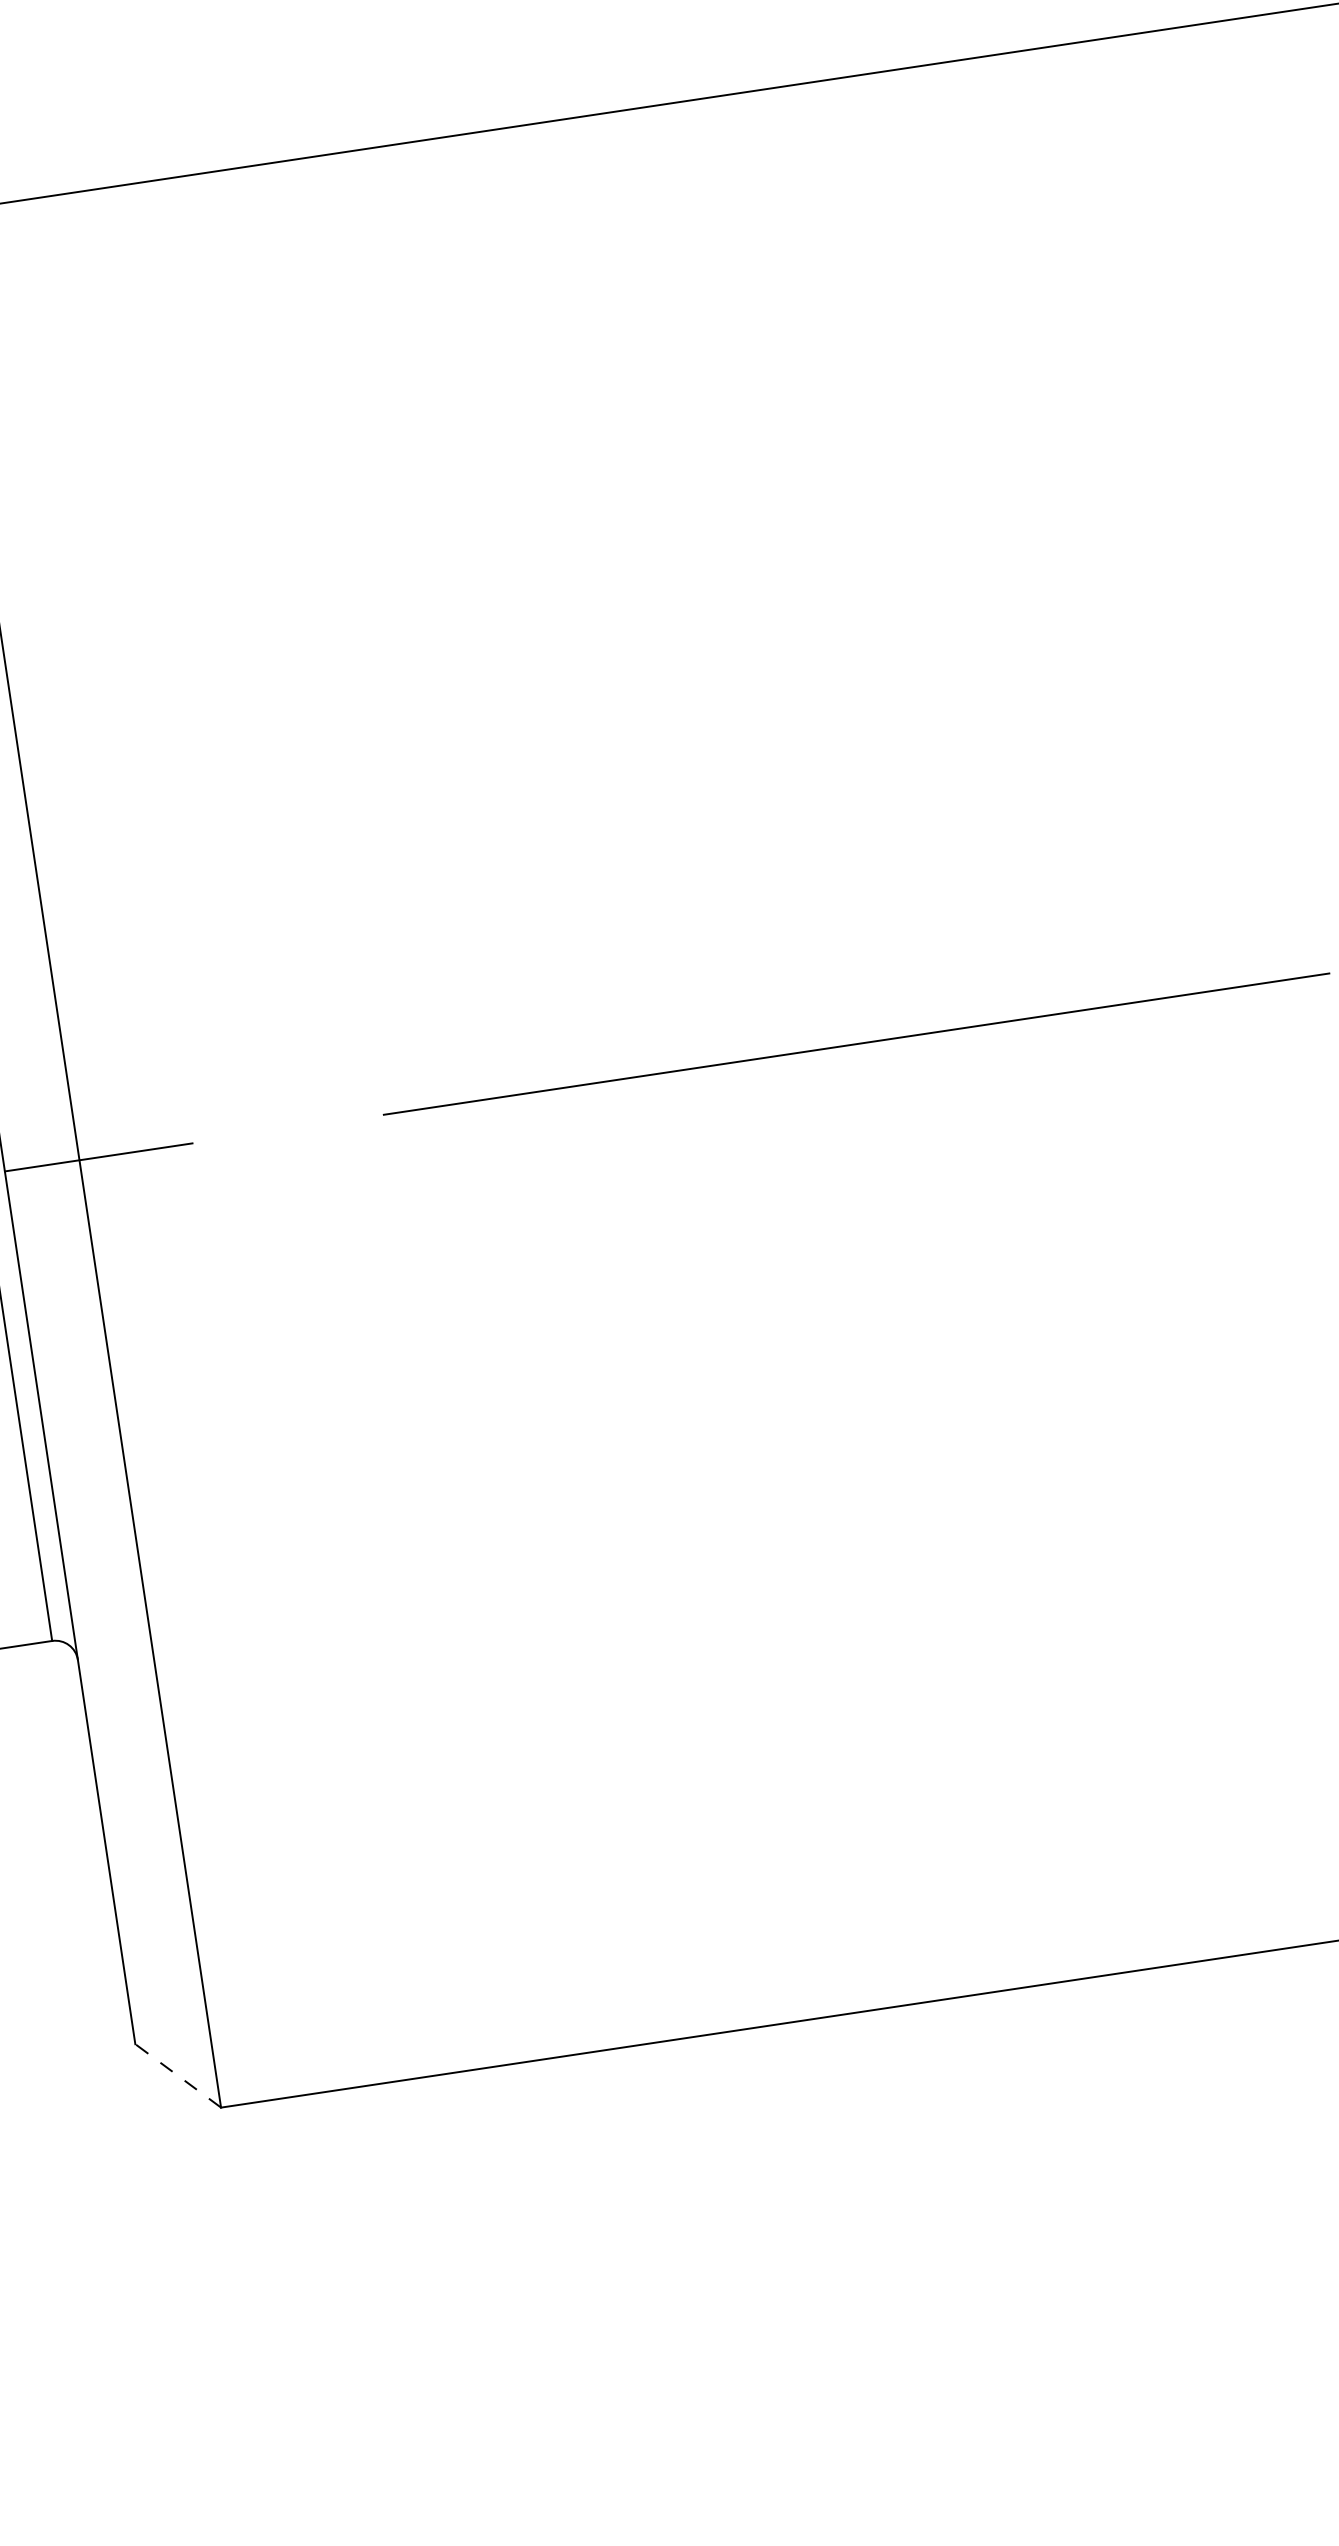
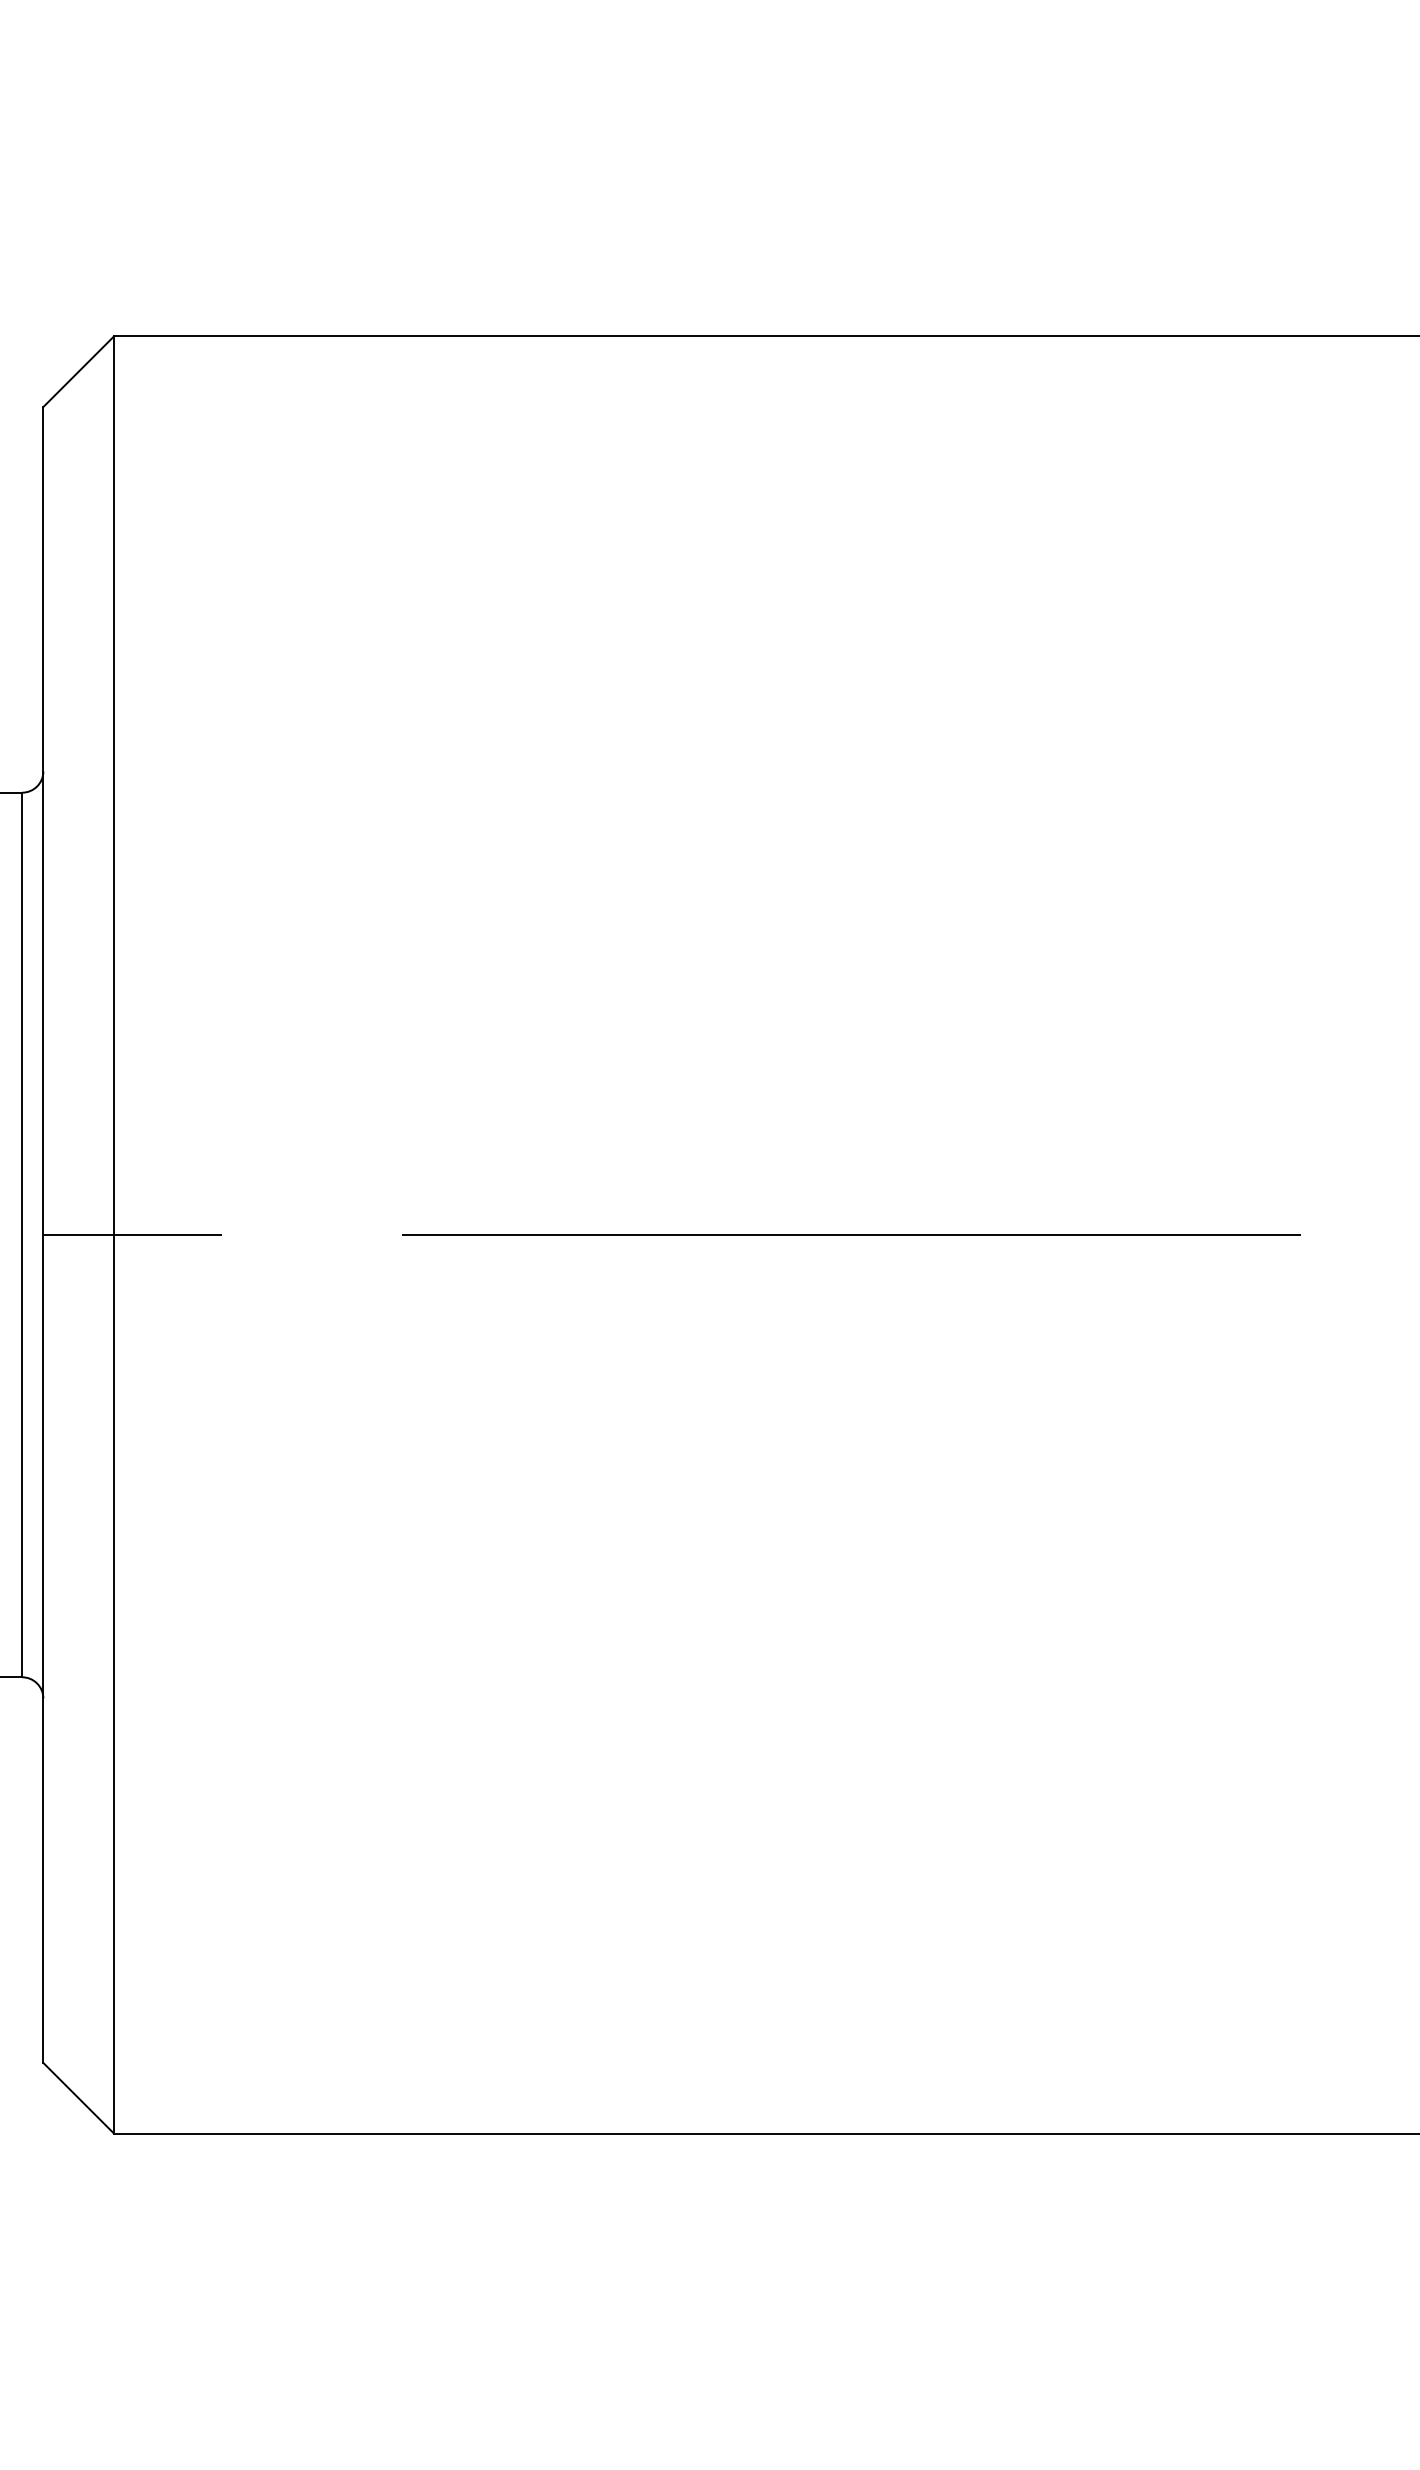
line: (177, 2075) -> (78, 2097), dashed -> solid

